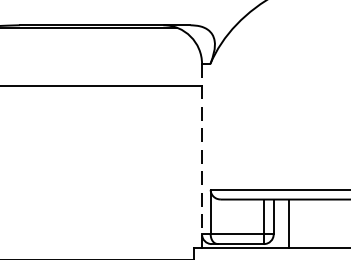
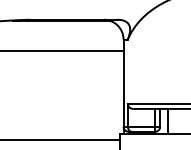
line: (201, 149) -> (123, 83), dashed -> solid

